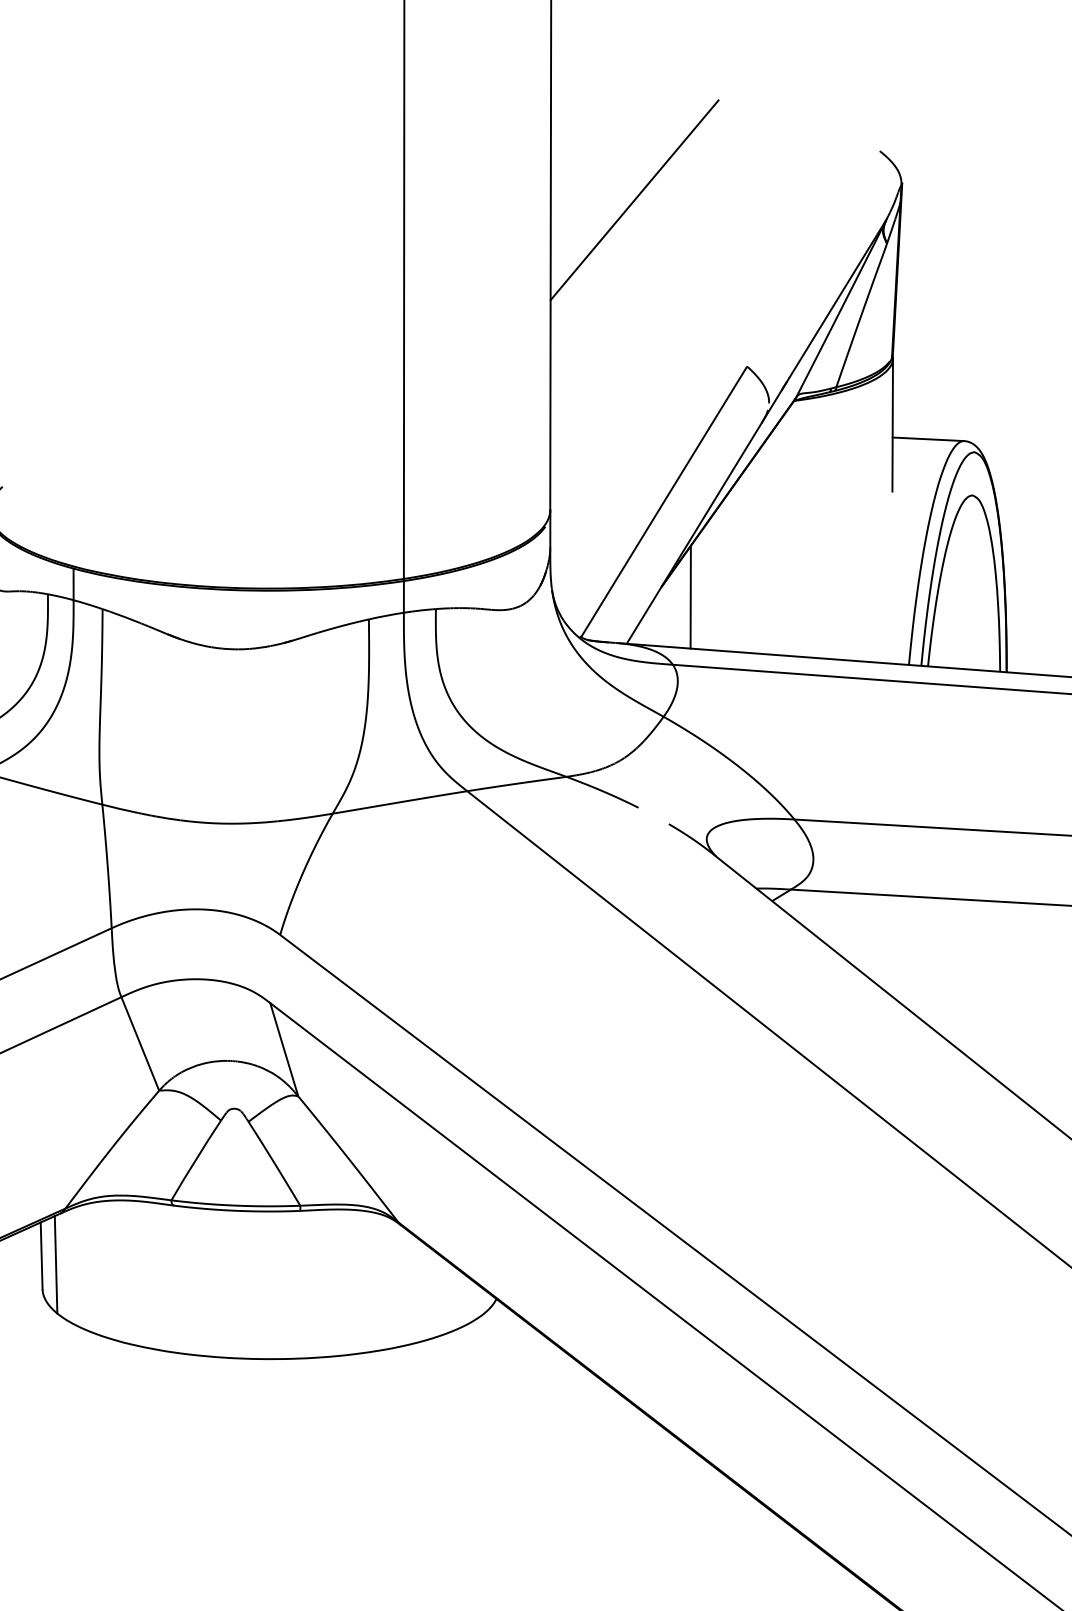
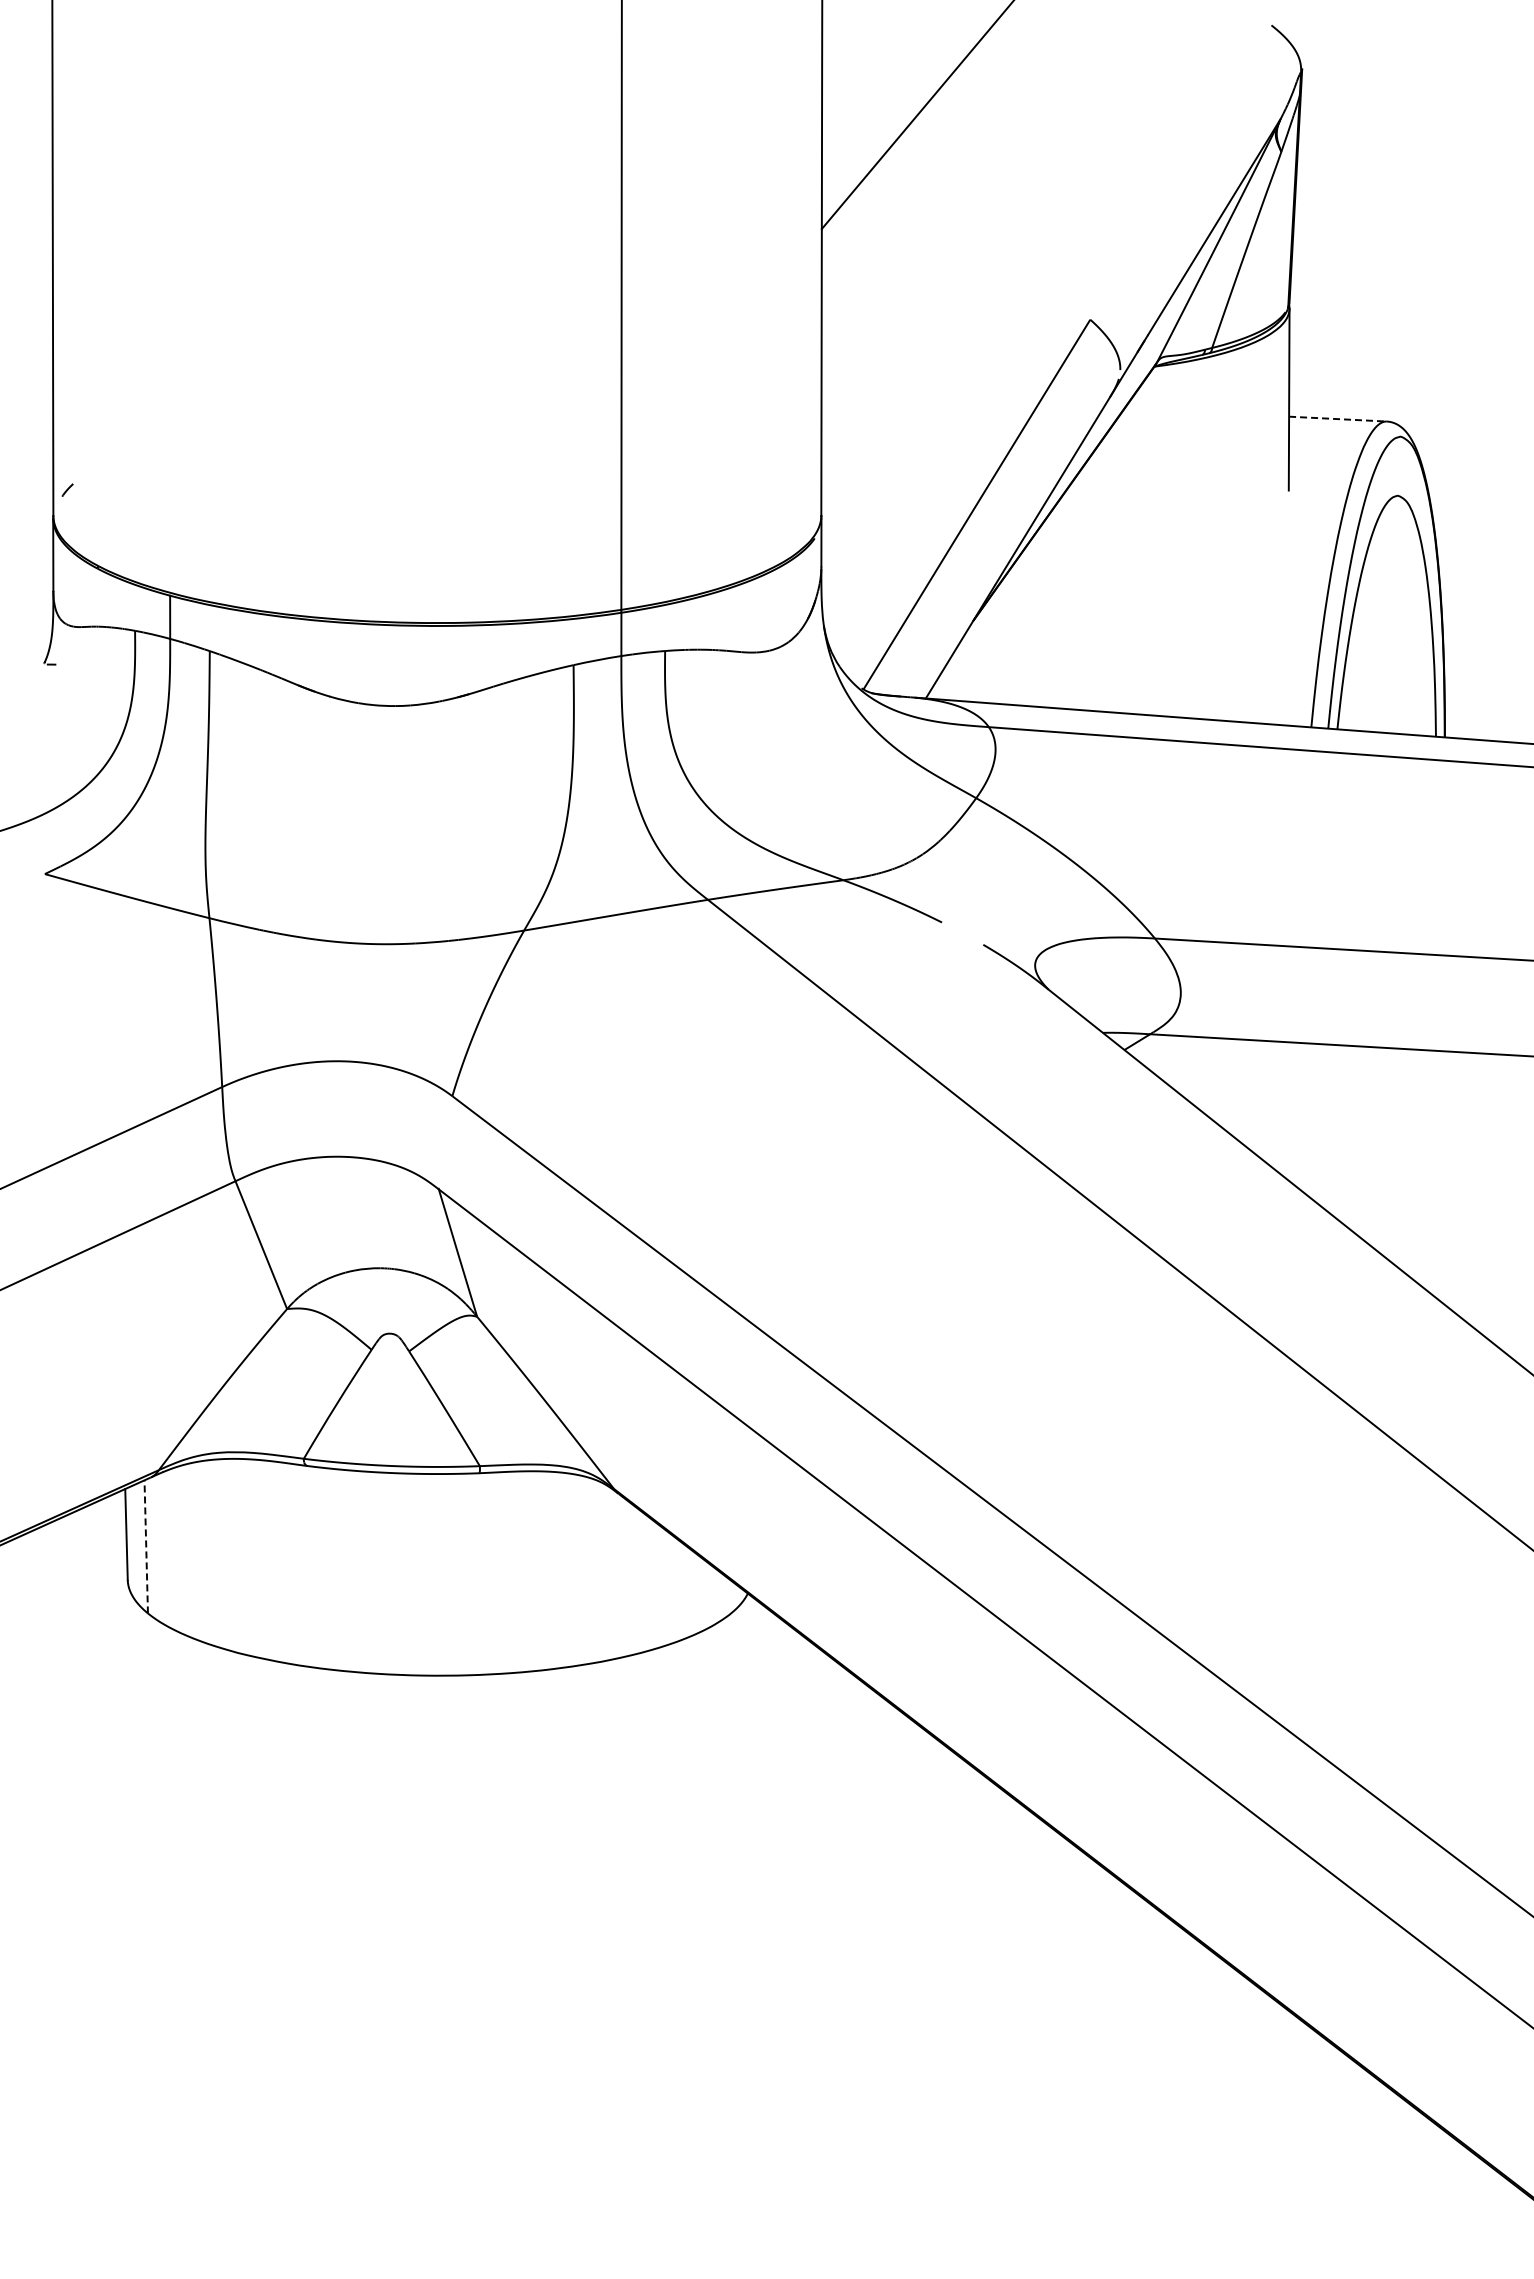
line: (928, 439) -> (1337, 419), solid -> dashed
line: (690, 596) -> (1013, 634), removed
line: (56, 1264) -> (146, 1546), solid -> dashed

